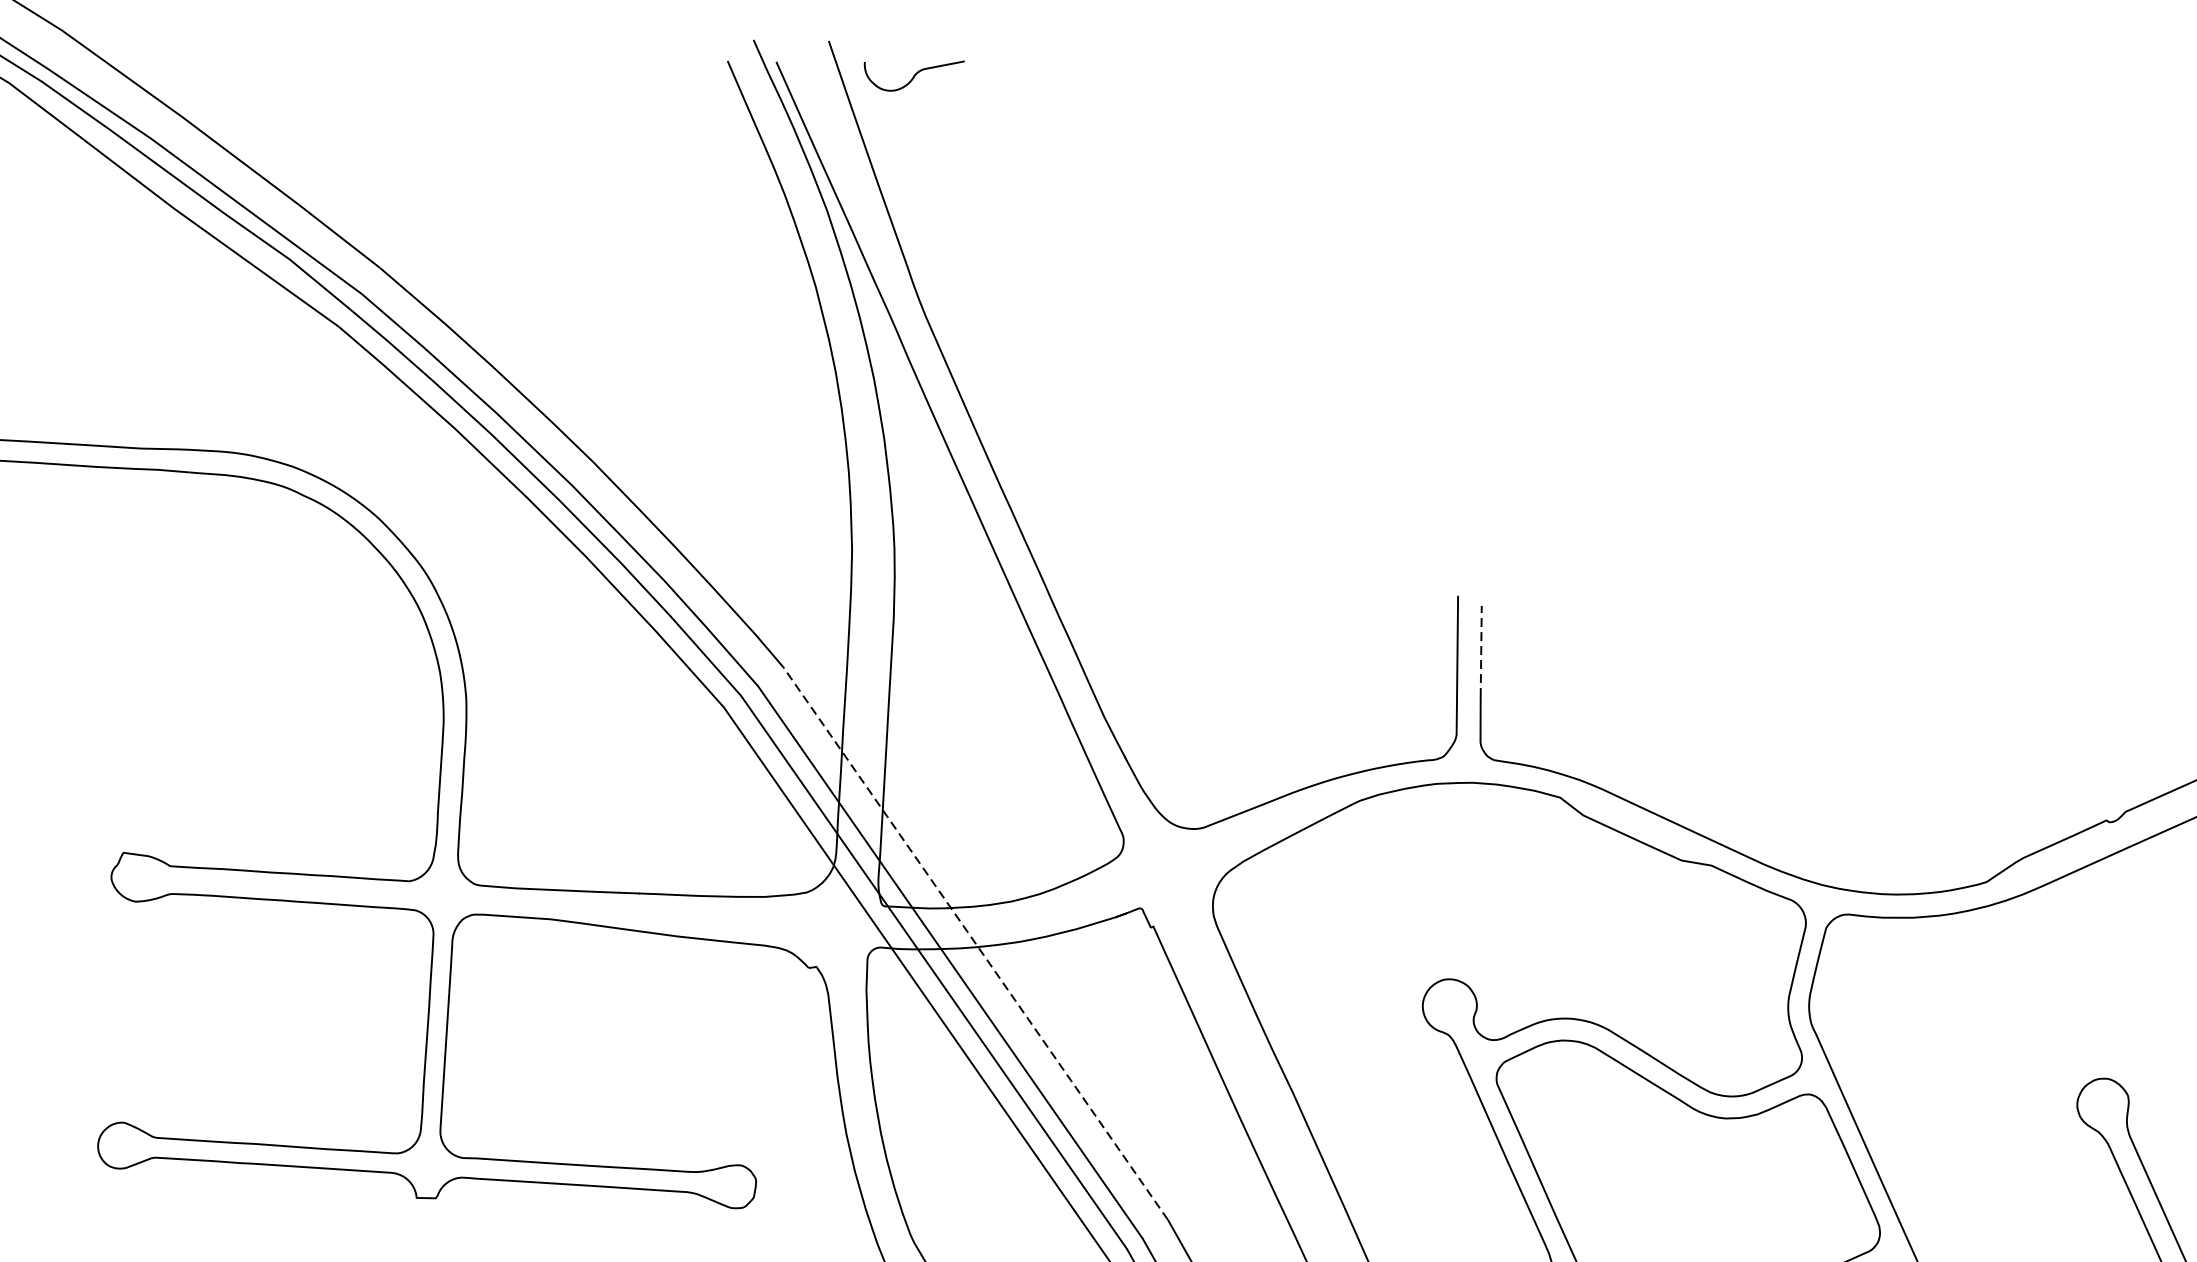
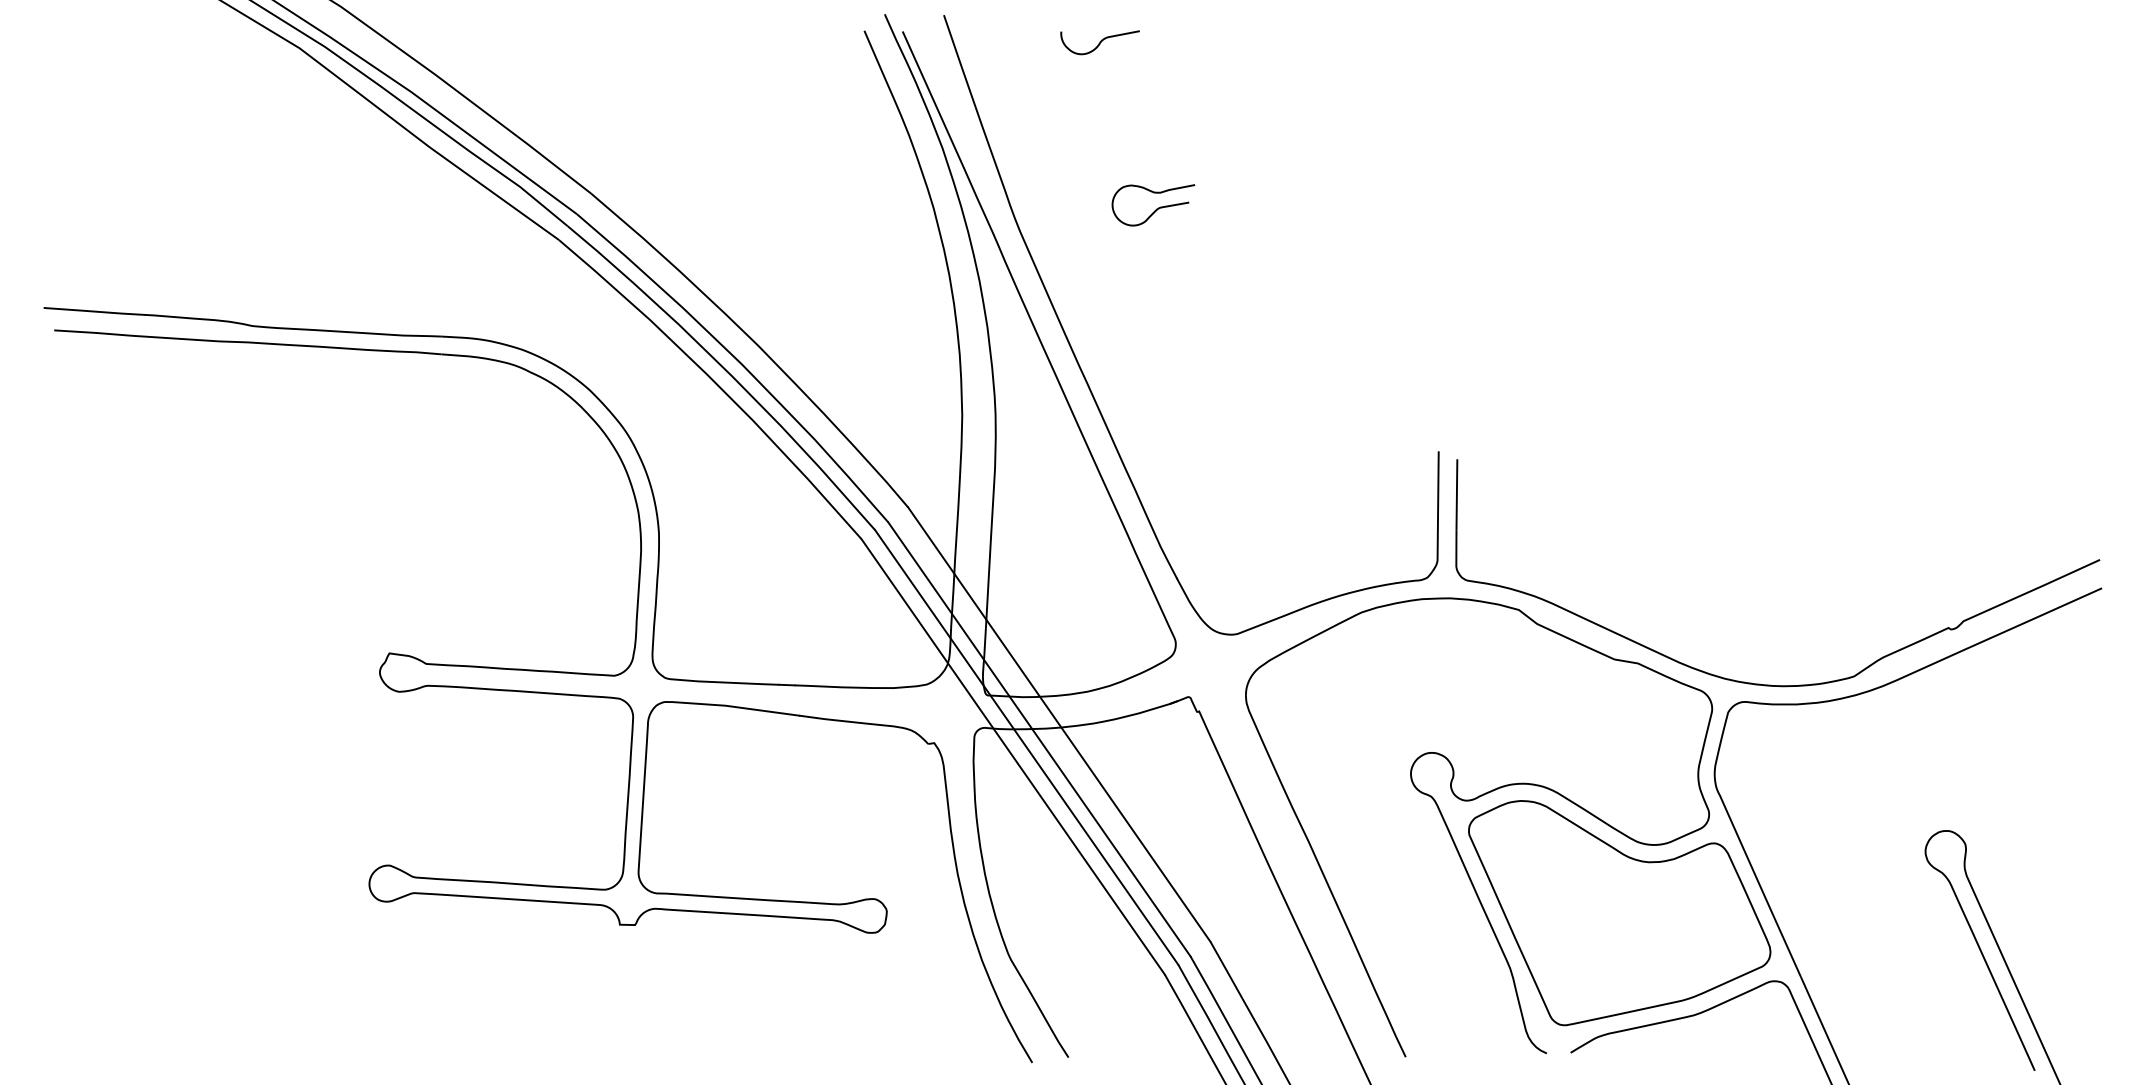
curve: (913, 75) -> (1099, 42), moved
curve: (1099, 286) -> (1156, 208), added
line: (1480, 651) -> (1456, 495), dashed -> solid
line: (975, 943) -> (1059, 724), dashed -> solid

